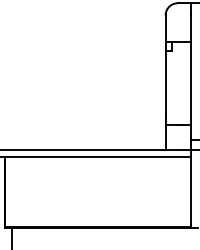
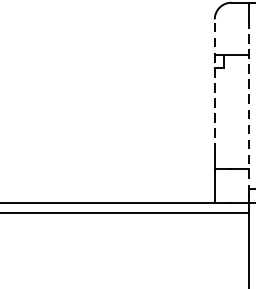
line: (165, 64) -> (214, 86), solid -> dashed
line: (190, 78) -> (248, 105), solid -> dashed

